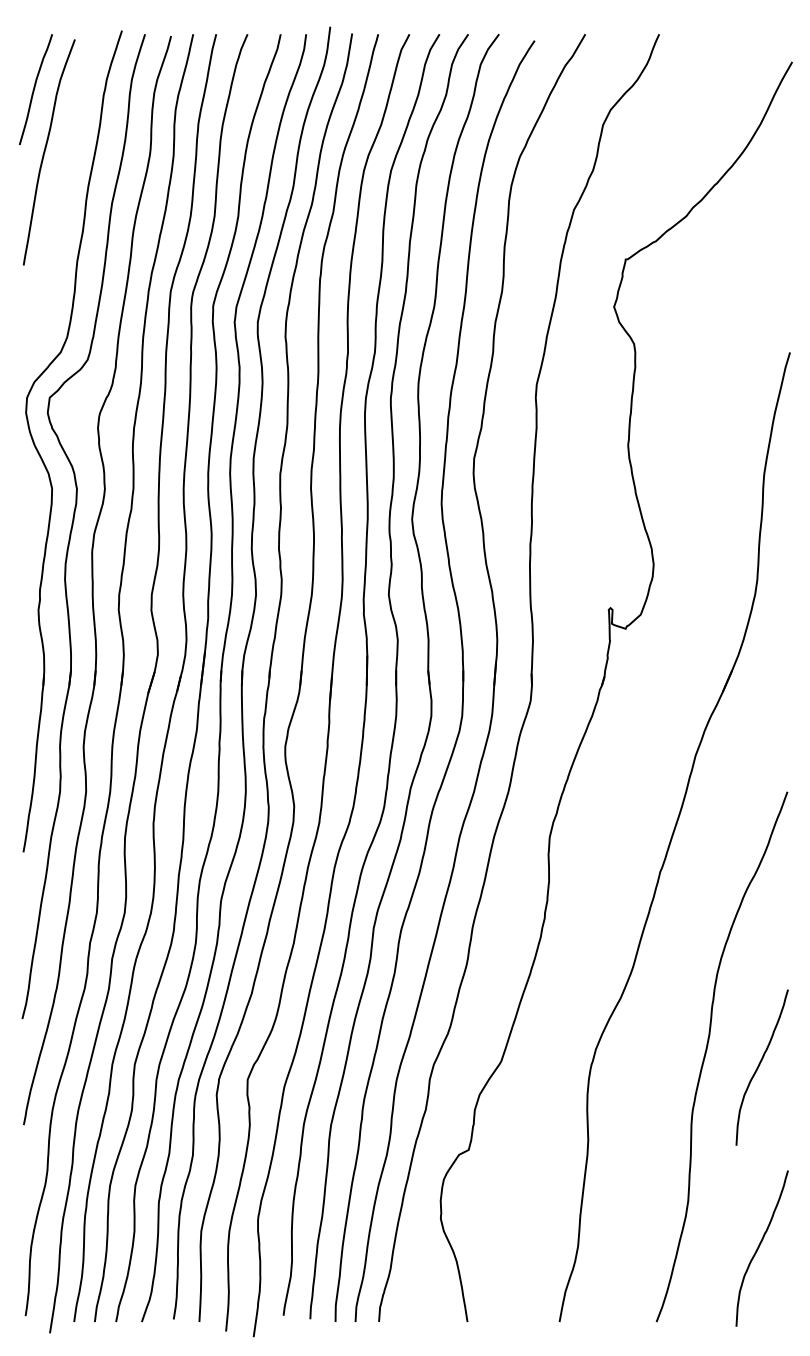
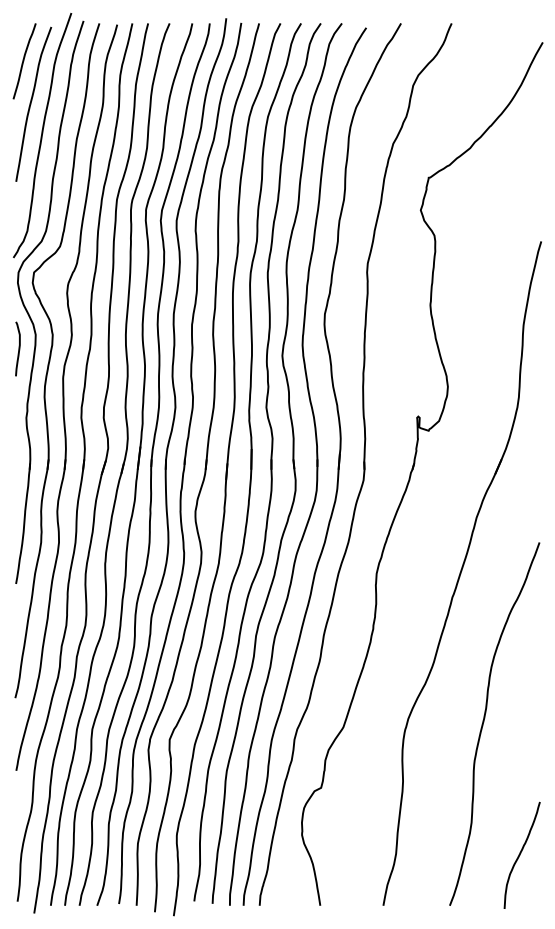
curve: (62, 197) -> (42, 135), added
curve: (26, 508) -> (18, 348), added
curve: (761, 1064) -> (521, 729), removed

